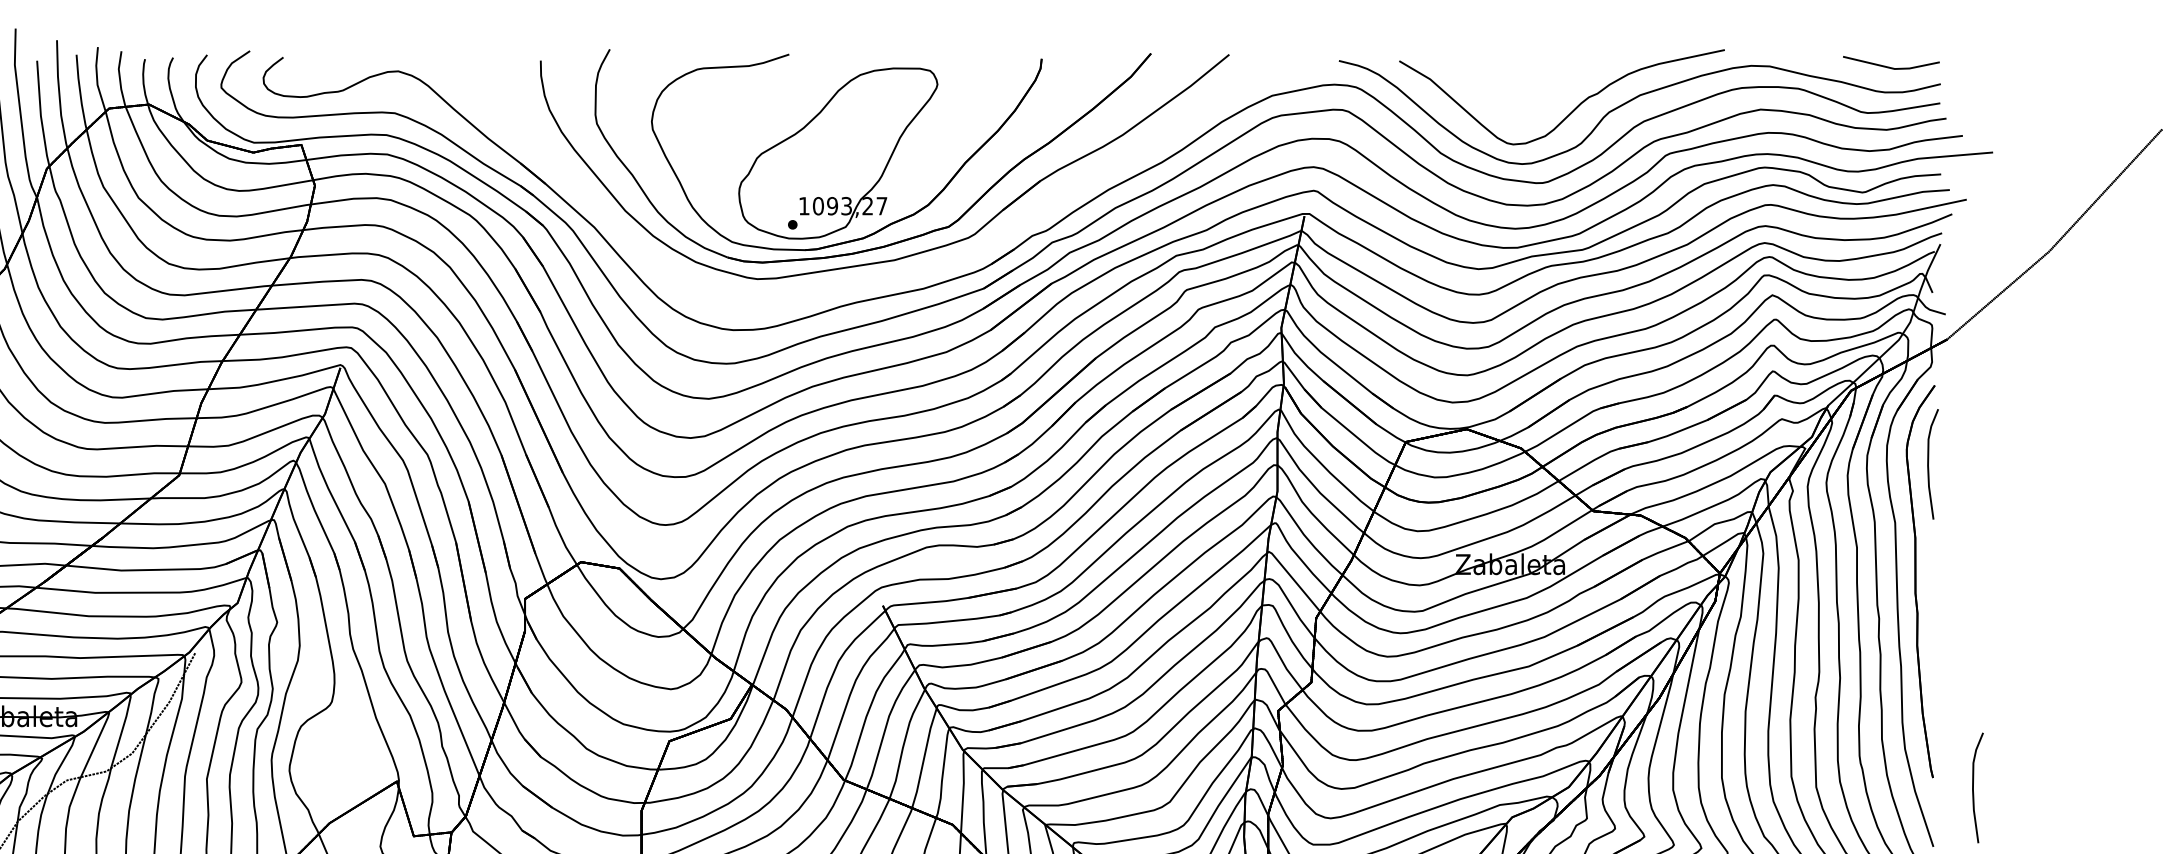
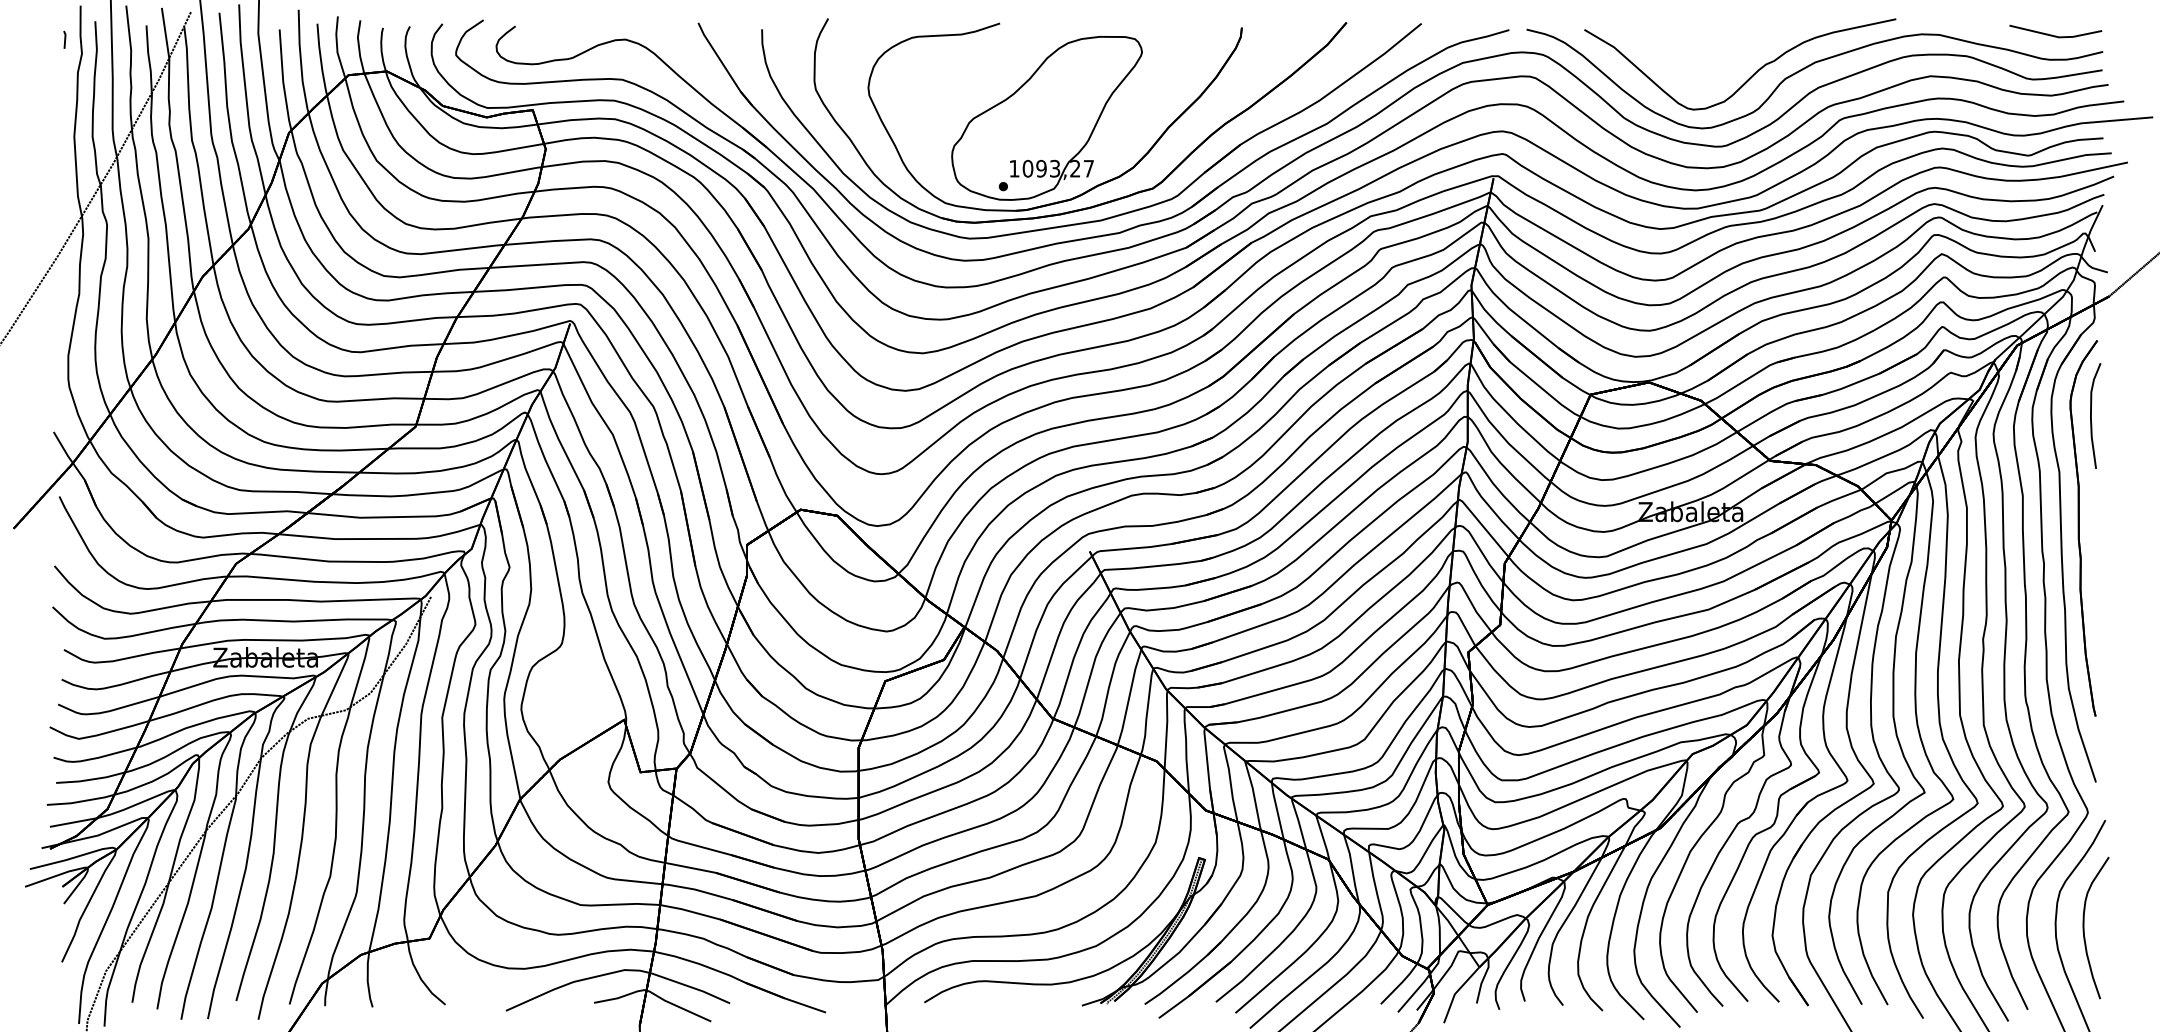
part: (928, 266) -> (1133, 226), added
curve: (1973, 787) -> (2134, 725), removed

